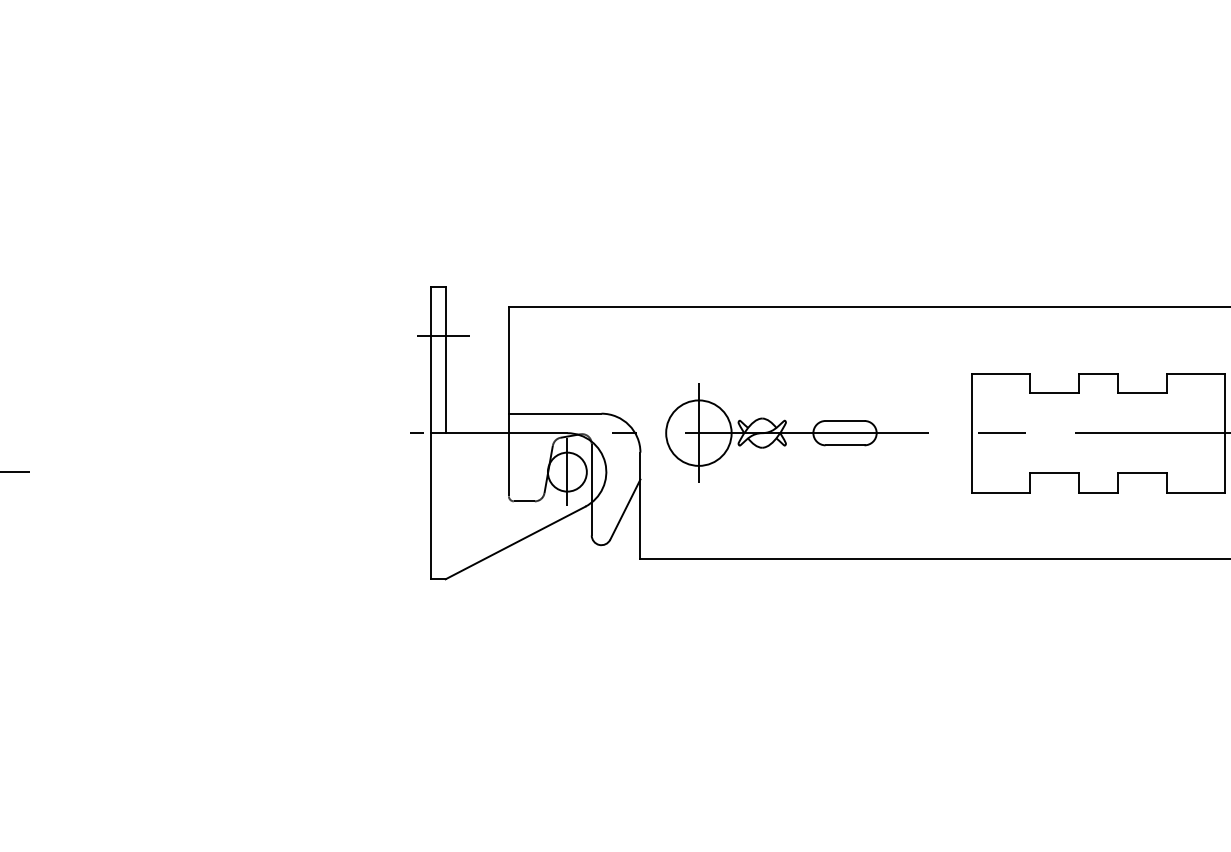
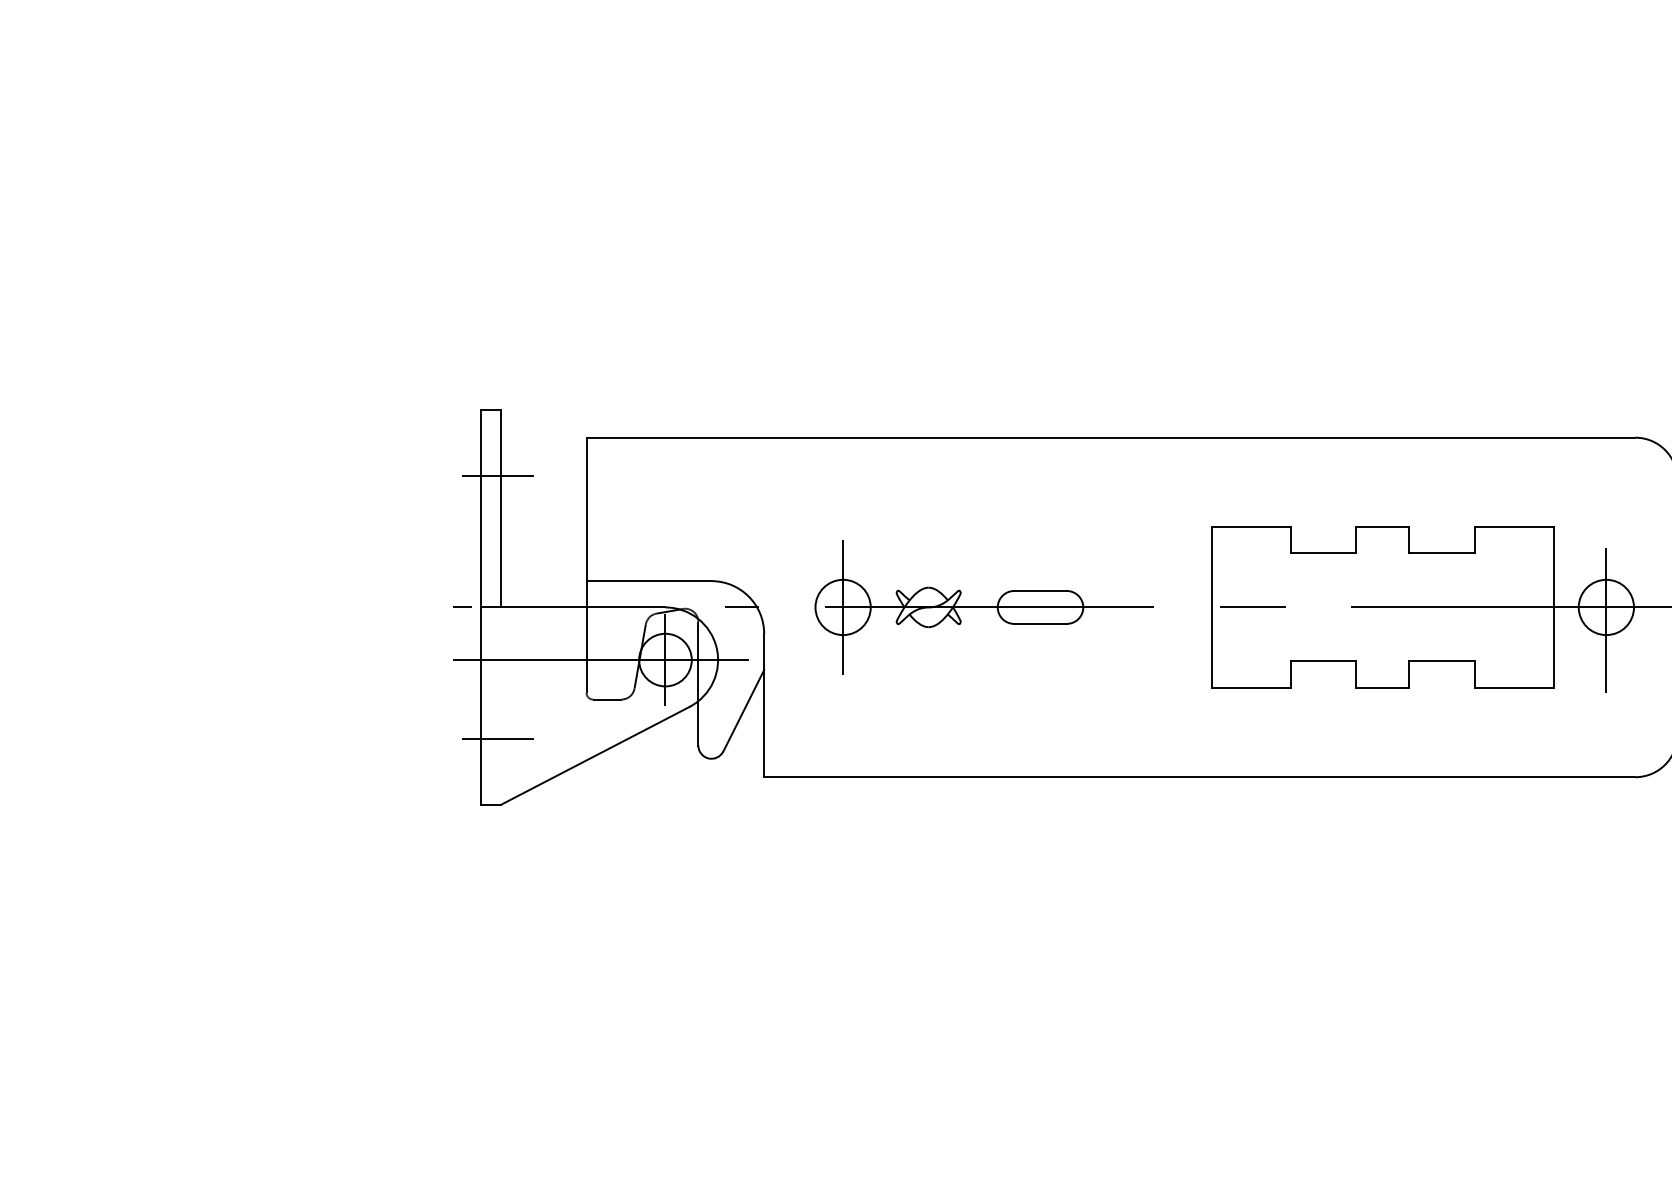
circle: (698, 433) -> (842, 607), size x0.62
line: (519, 472) -> (600, 660), added
line: (443, 530) -> (497, 739), added

